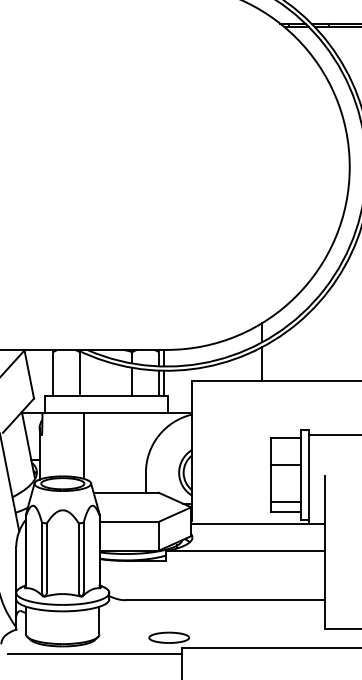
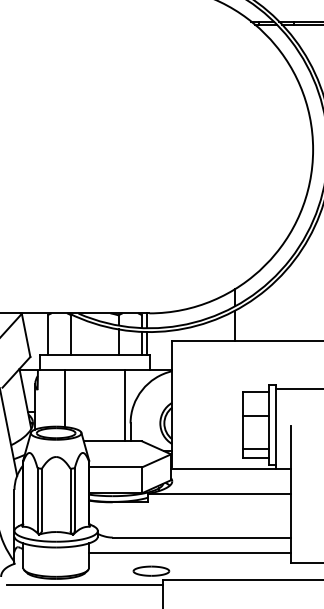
line: (84, 444) -> (65, 398), moved
line: (139, 452) -> (124, 405), added
line: (211, 618) -> (189, 553), added

